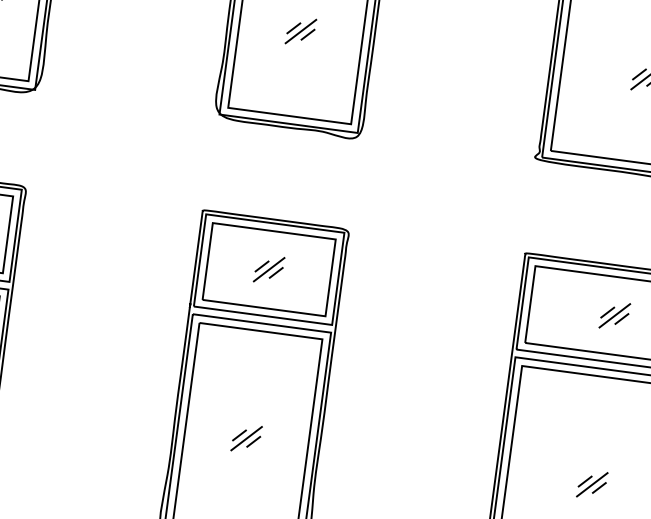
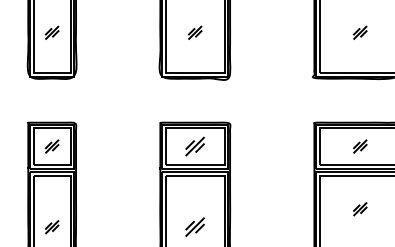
part: (269, 269) -> (195, 146), size x1.4
part: (247, 439) -> (195, 227), size x1.4
part: (592, 485) -> (360, 209), moved

